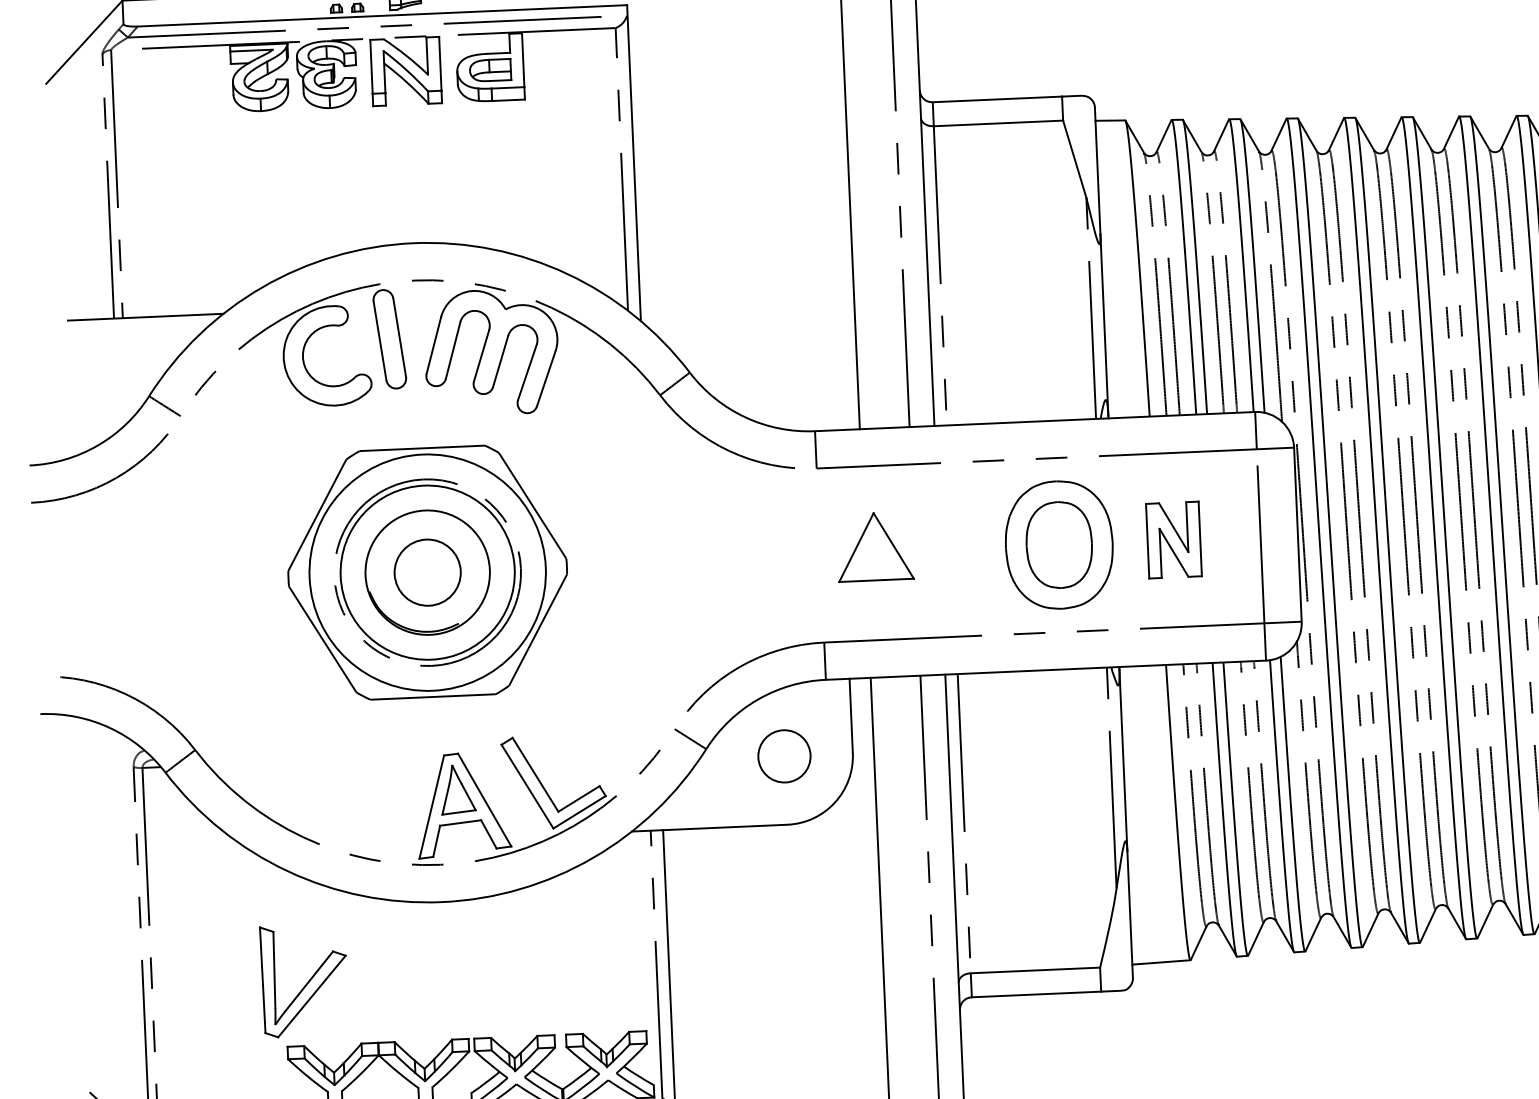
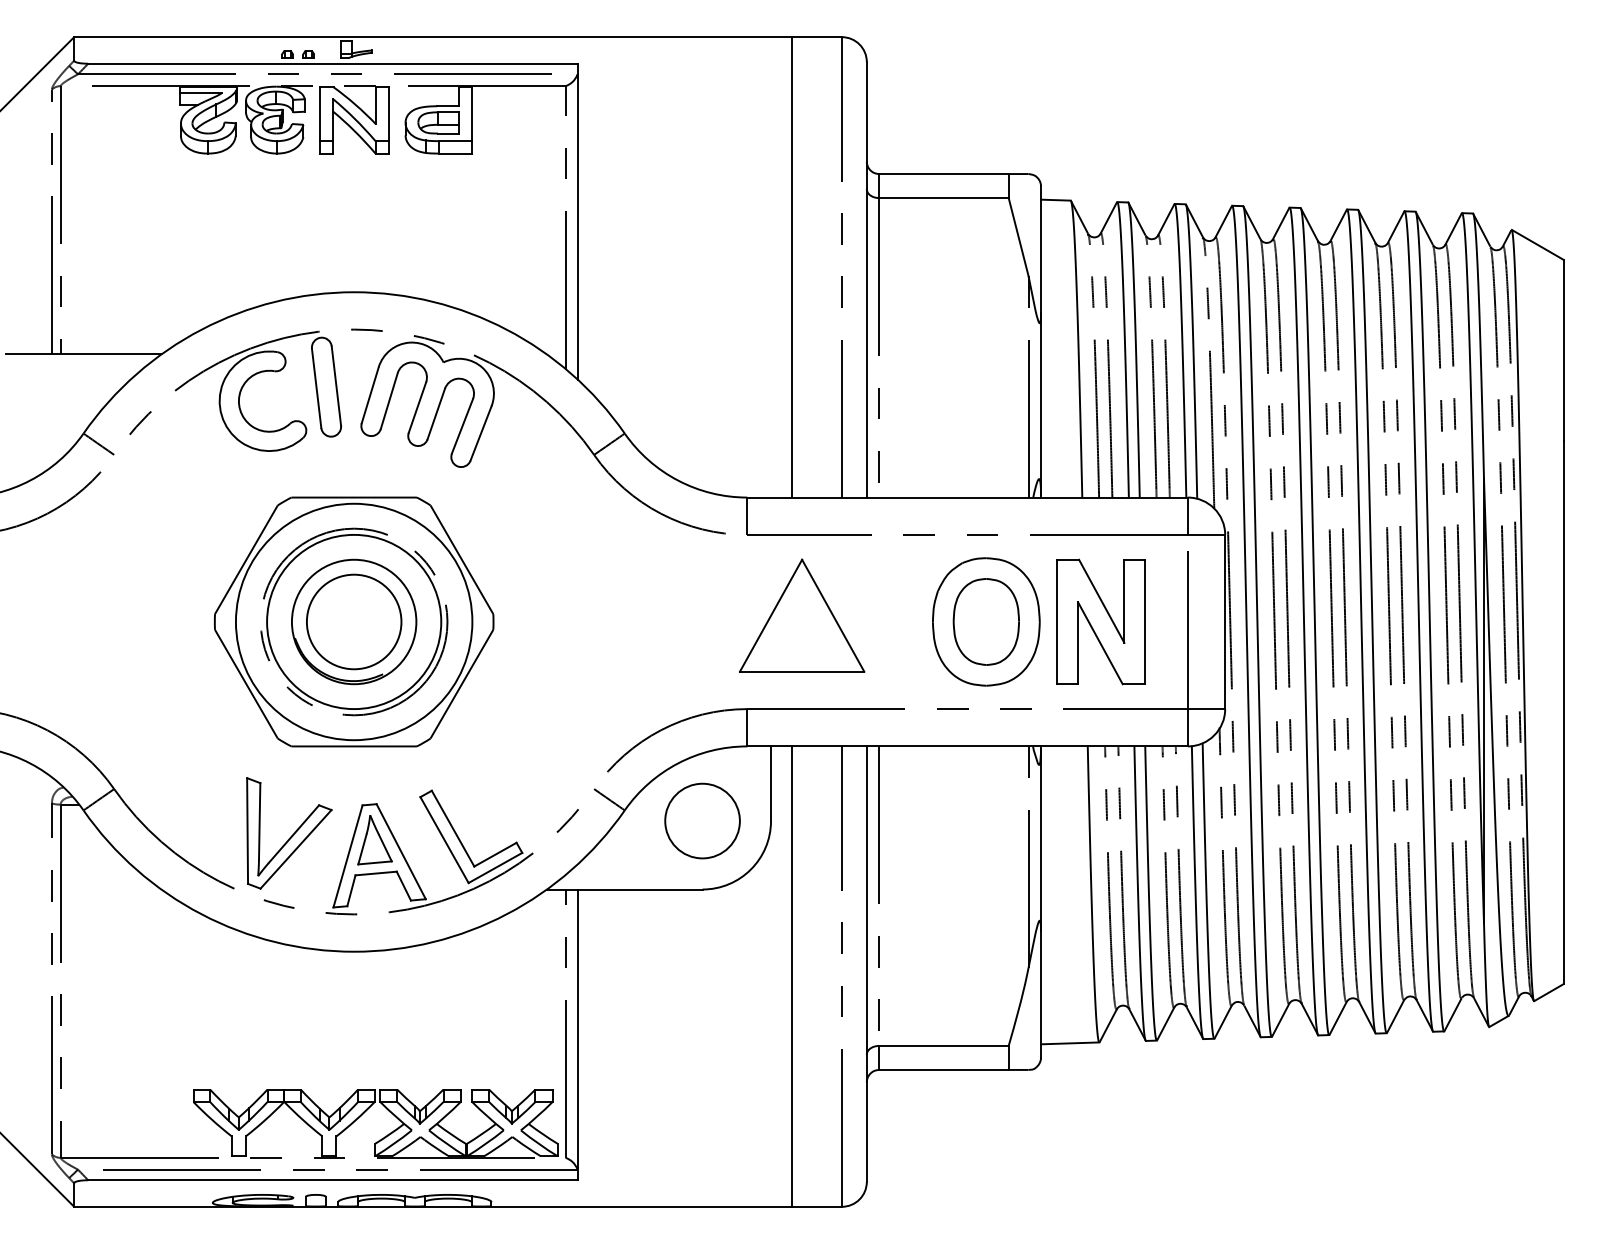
part: (1173, 539) -> (1100, 621), size x1.67
part: (875, 546) -> (802, 615), size x1.67
circle: (427, 572) -> (353, 621), size x1.43
circle: (784, 755) -> (702, 820), size x1.43
part: (304, 980) -> (289, 833), moved

